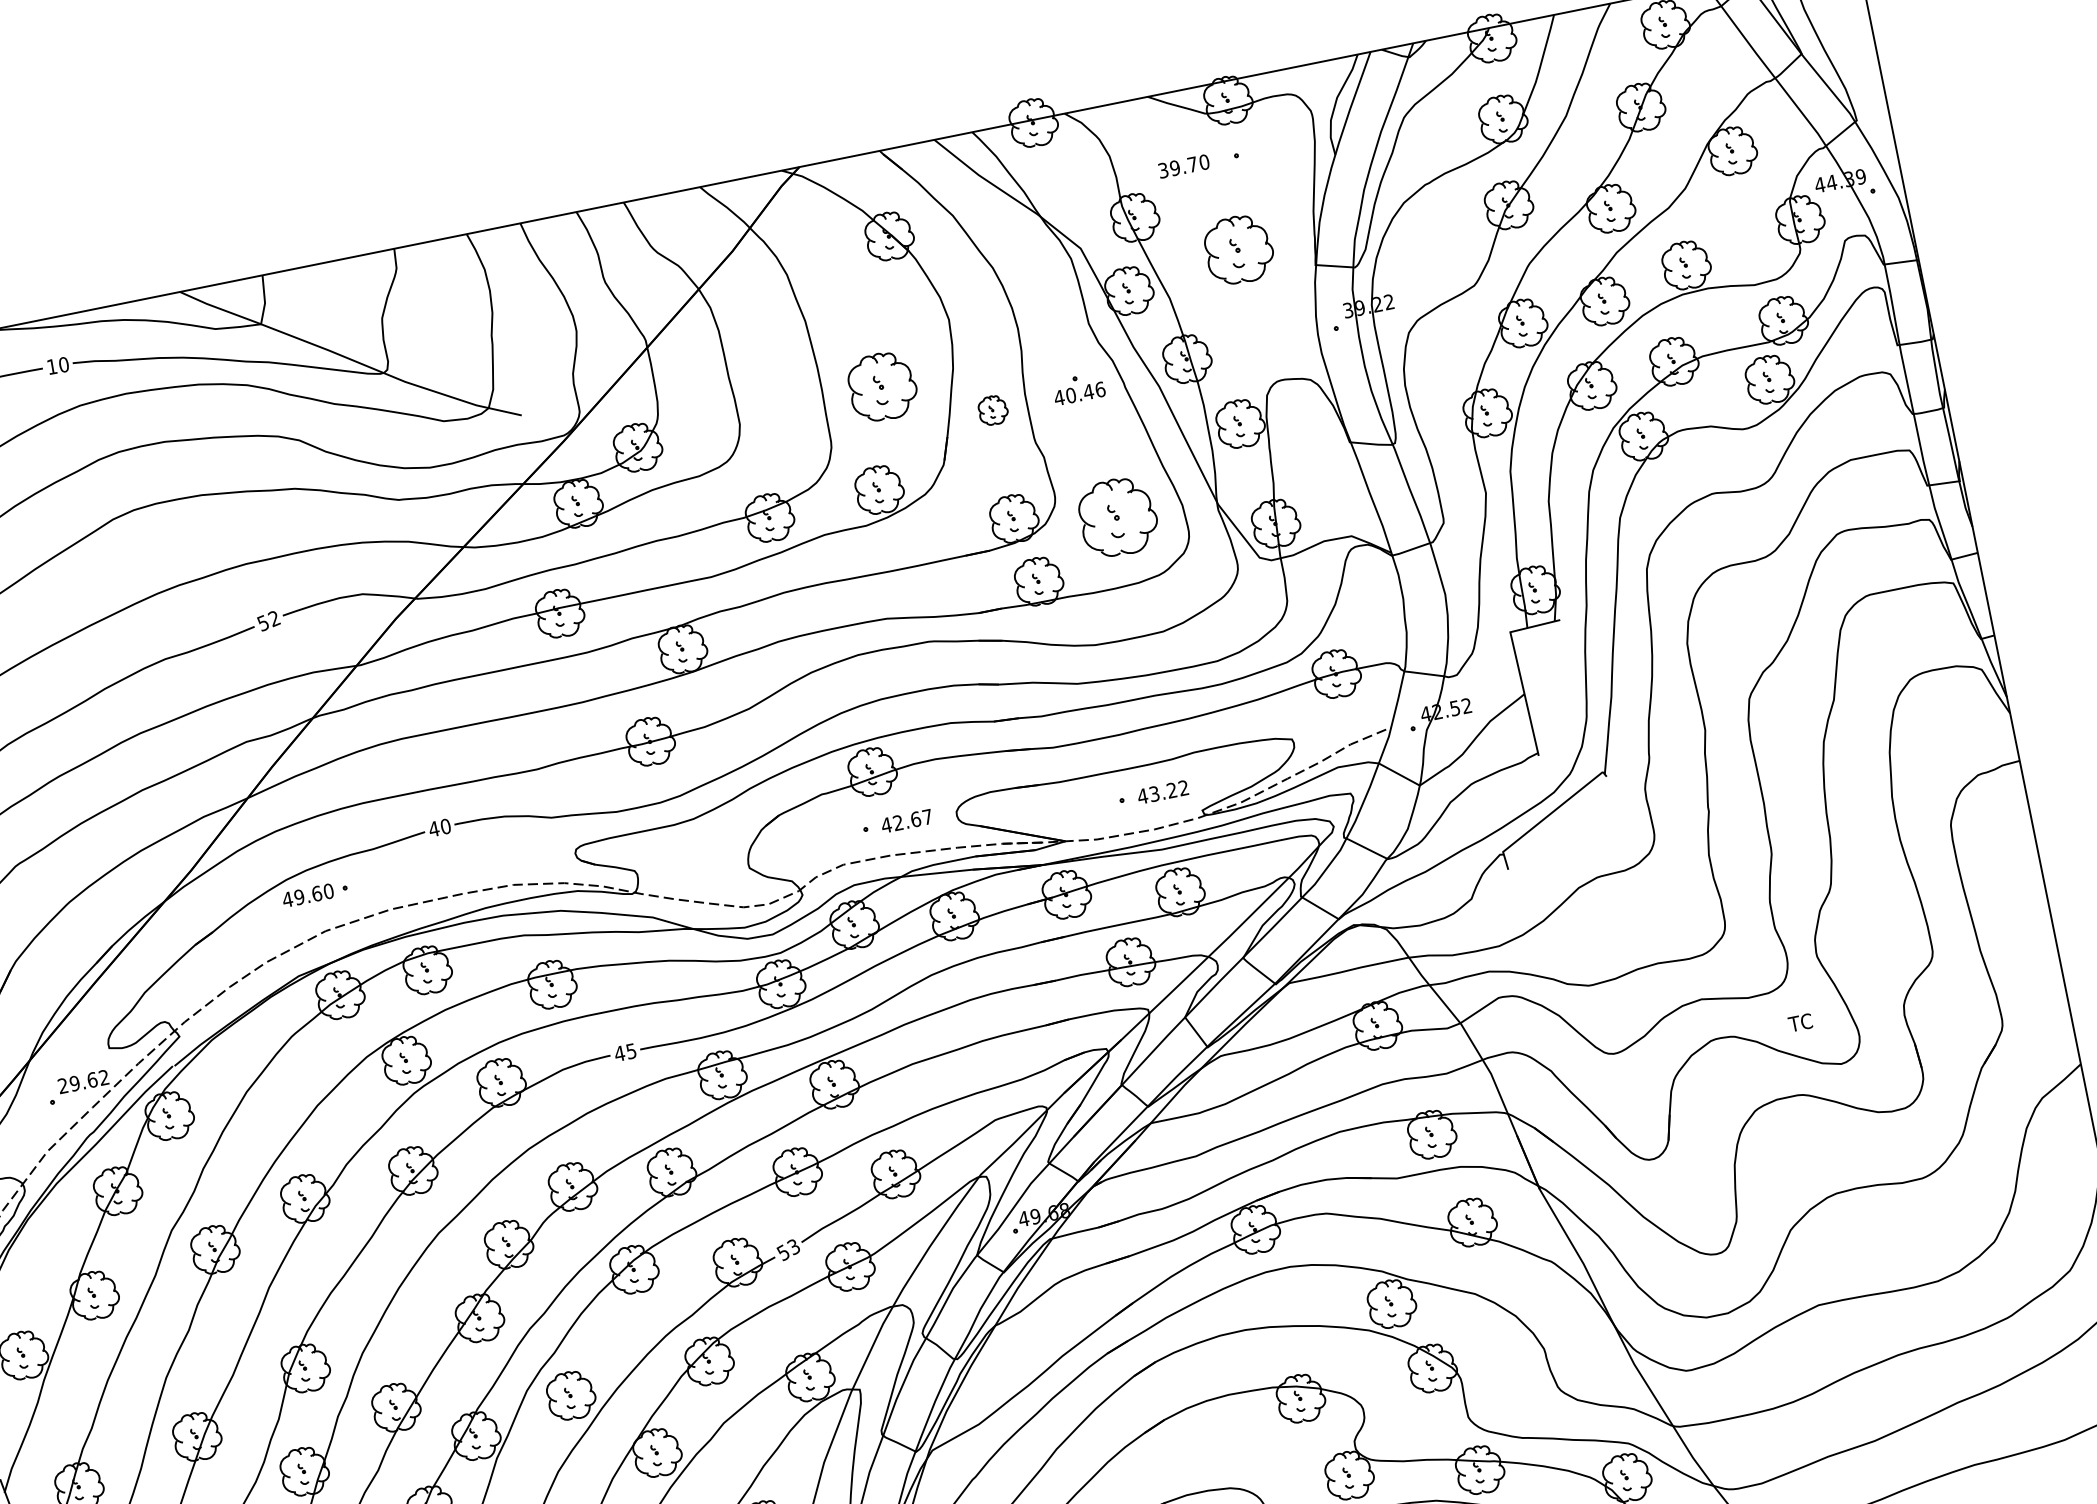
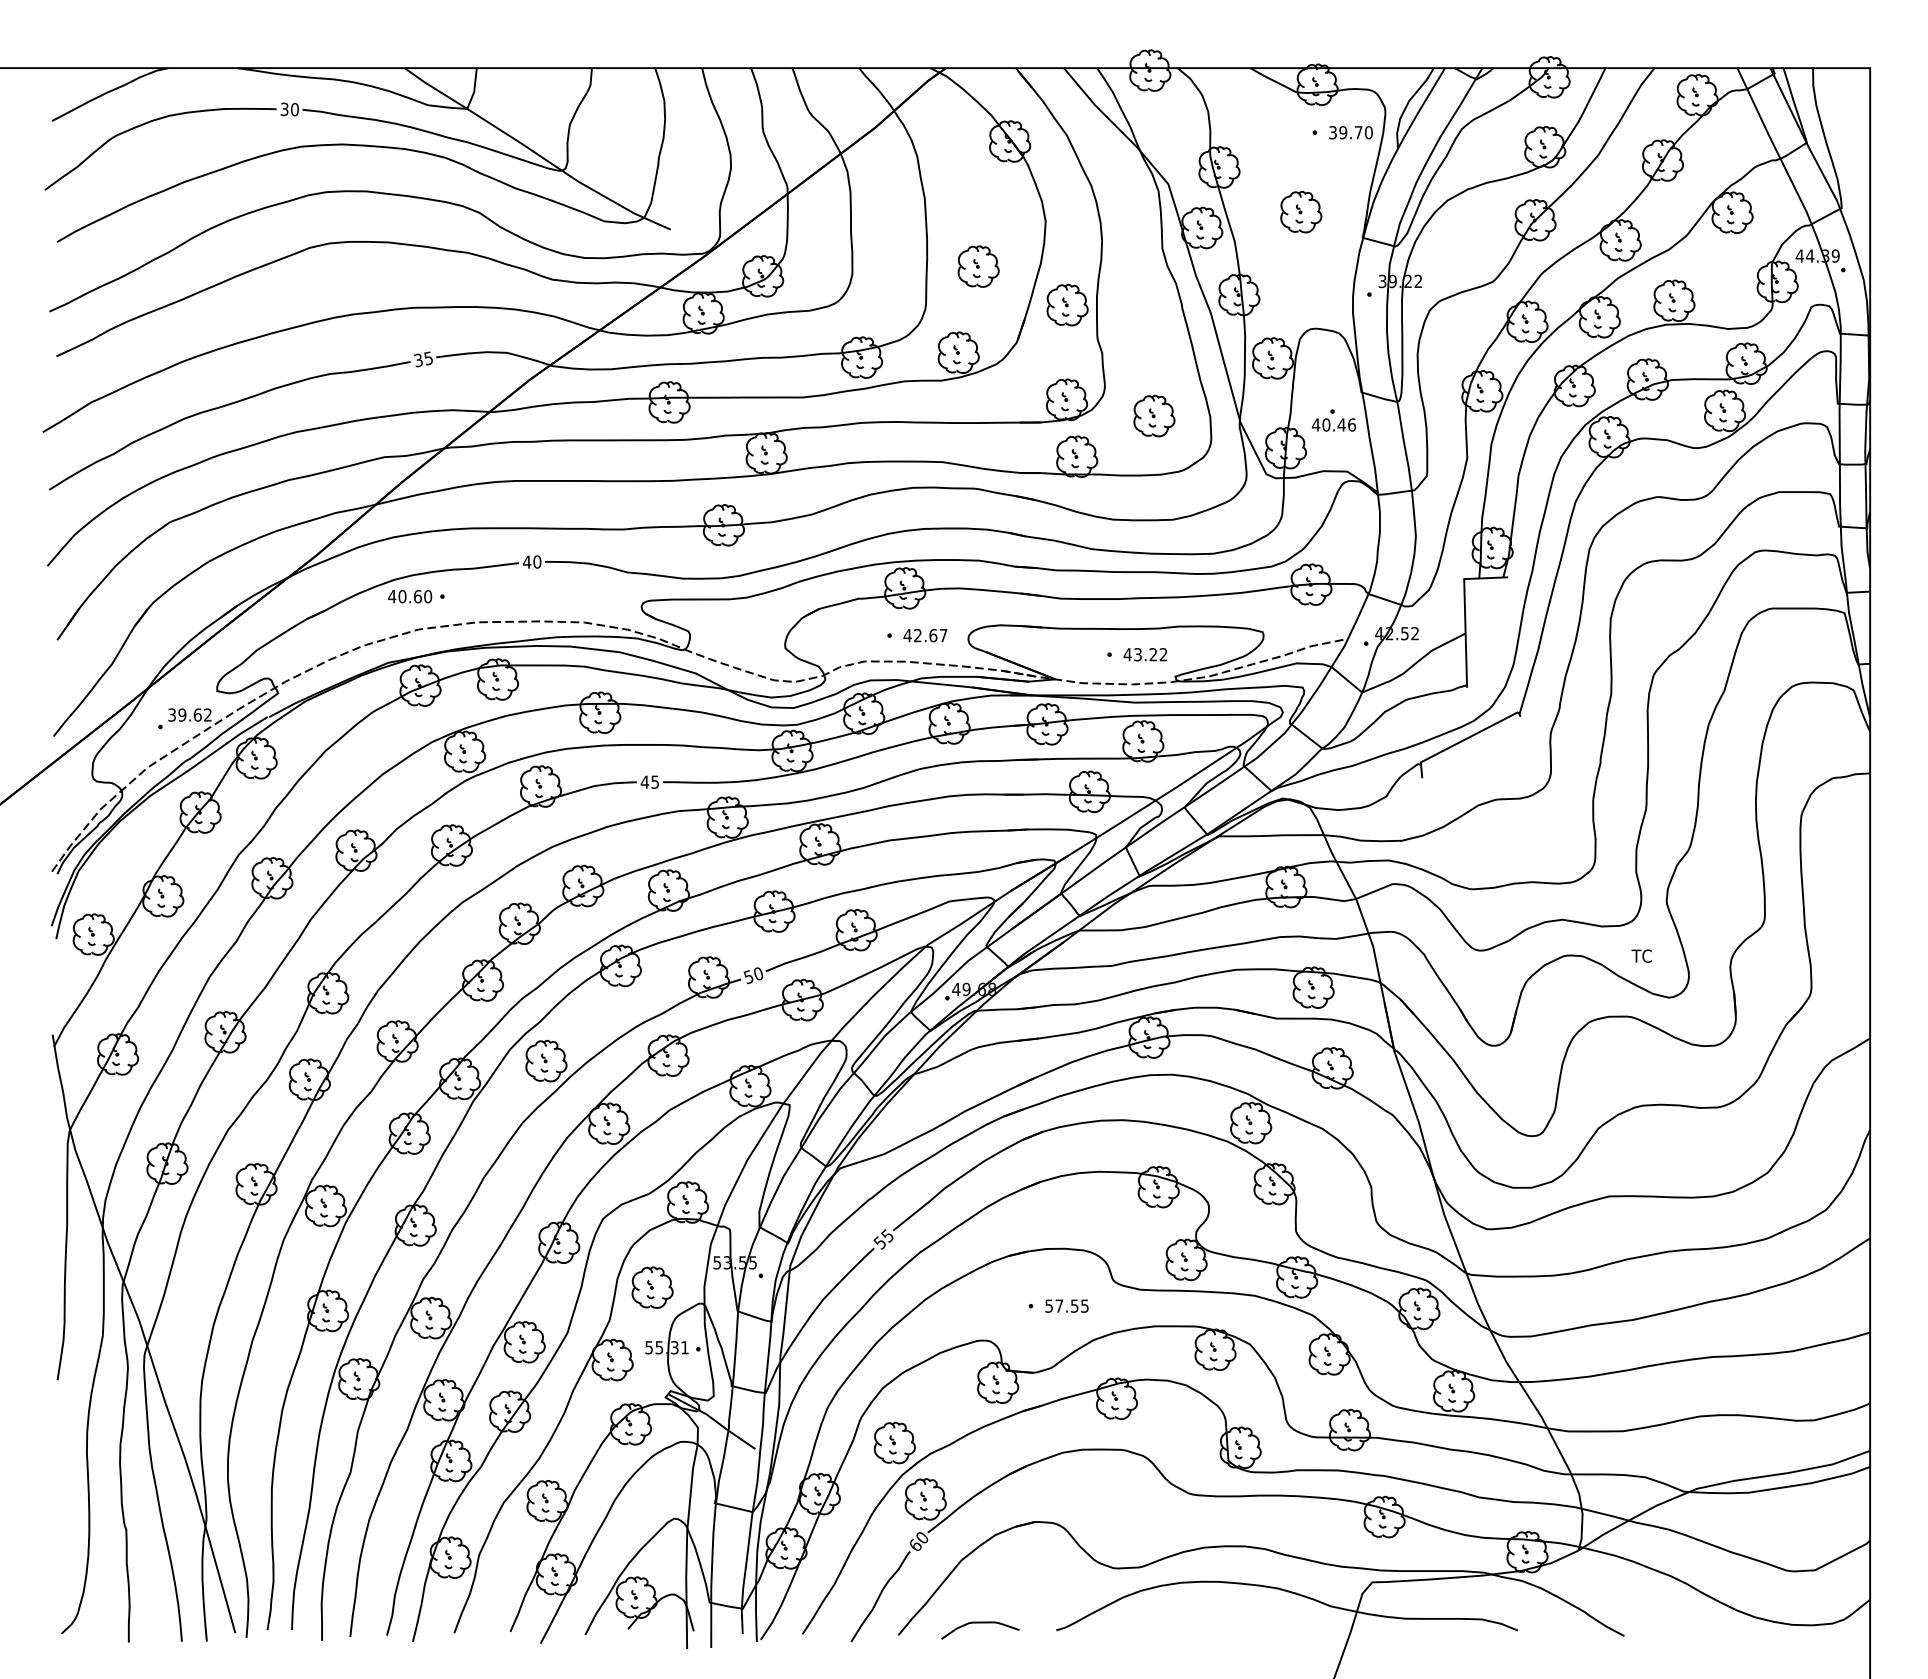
text: (1183, 166) -> (1350, 132), moved
part: (1239, 250) -> (1301, 212), size x0.71
text: (51, 367) -> (284, 109), 10 -> 30
part: (882, 386) -> (978, 266), size x0.71
part: (1078, 388) -> (1333, 420), moved
part: (993, 410) -> (1067, 305), size x1.67
part: (1118, 516) -> (1154, 415), size x0.62
text: (268, 619) -> (423, 358), 52 -> 35
text: (299, 897) -> (402, 596), 49.60 -> 40.60
text: (62, 1086) -> (171, 715), 29.62 -> 39.62
text: (793, 1246) -> (758, 973), 53 -> 50

